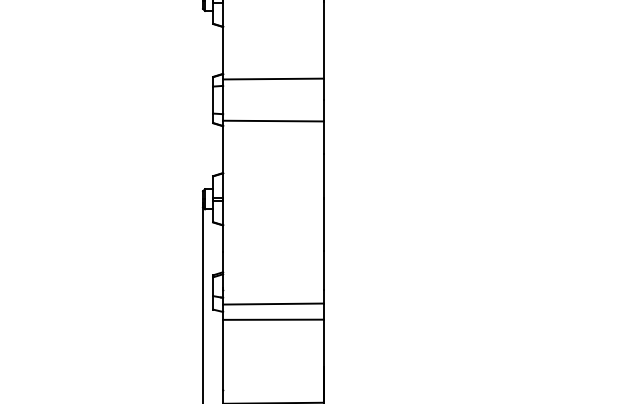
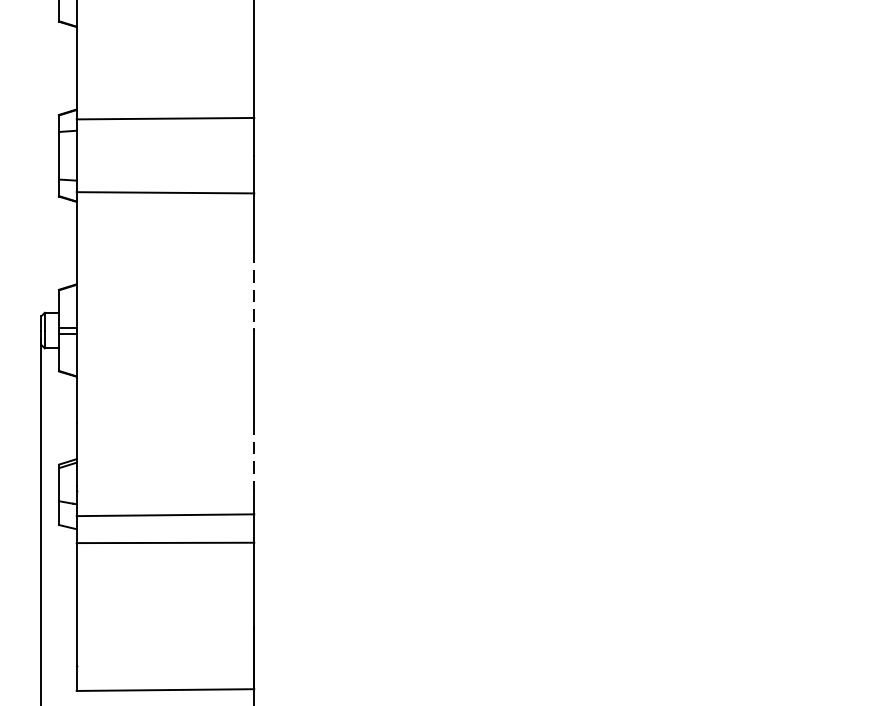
line: (323, 176) -> (253, 290), solid -> dashed
line: (323, 271) -> (253, 457), solid -> dashed

